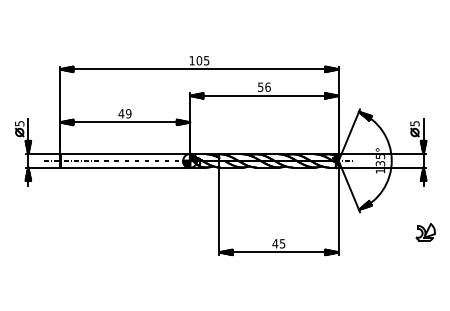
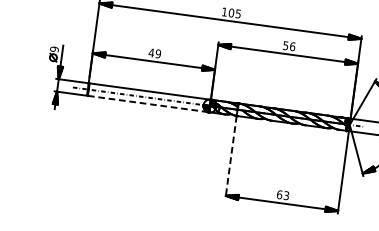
text: (19, 123) -> (54, 49), 5 -> 9
line: (126, 167) -> (149, 104), solid -> dashed
line: (219, 211) -> (231, 157), solid -> dashed
text: (278, 243) -> (282, 194), 45 -> 63

